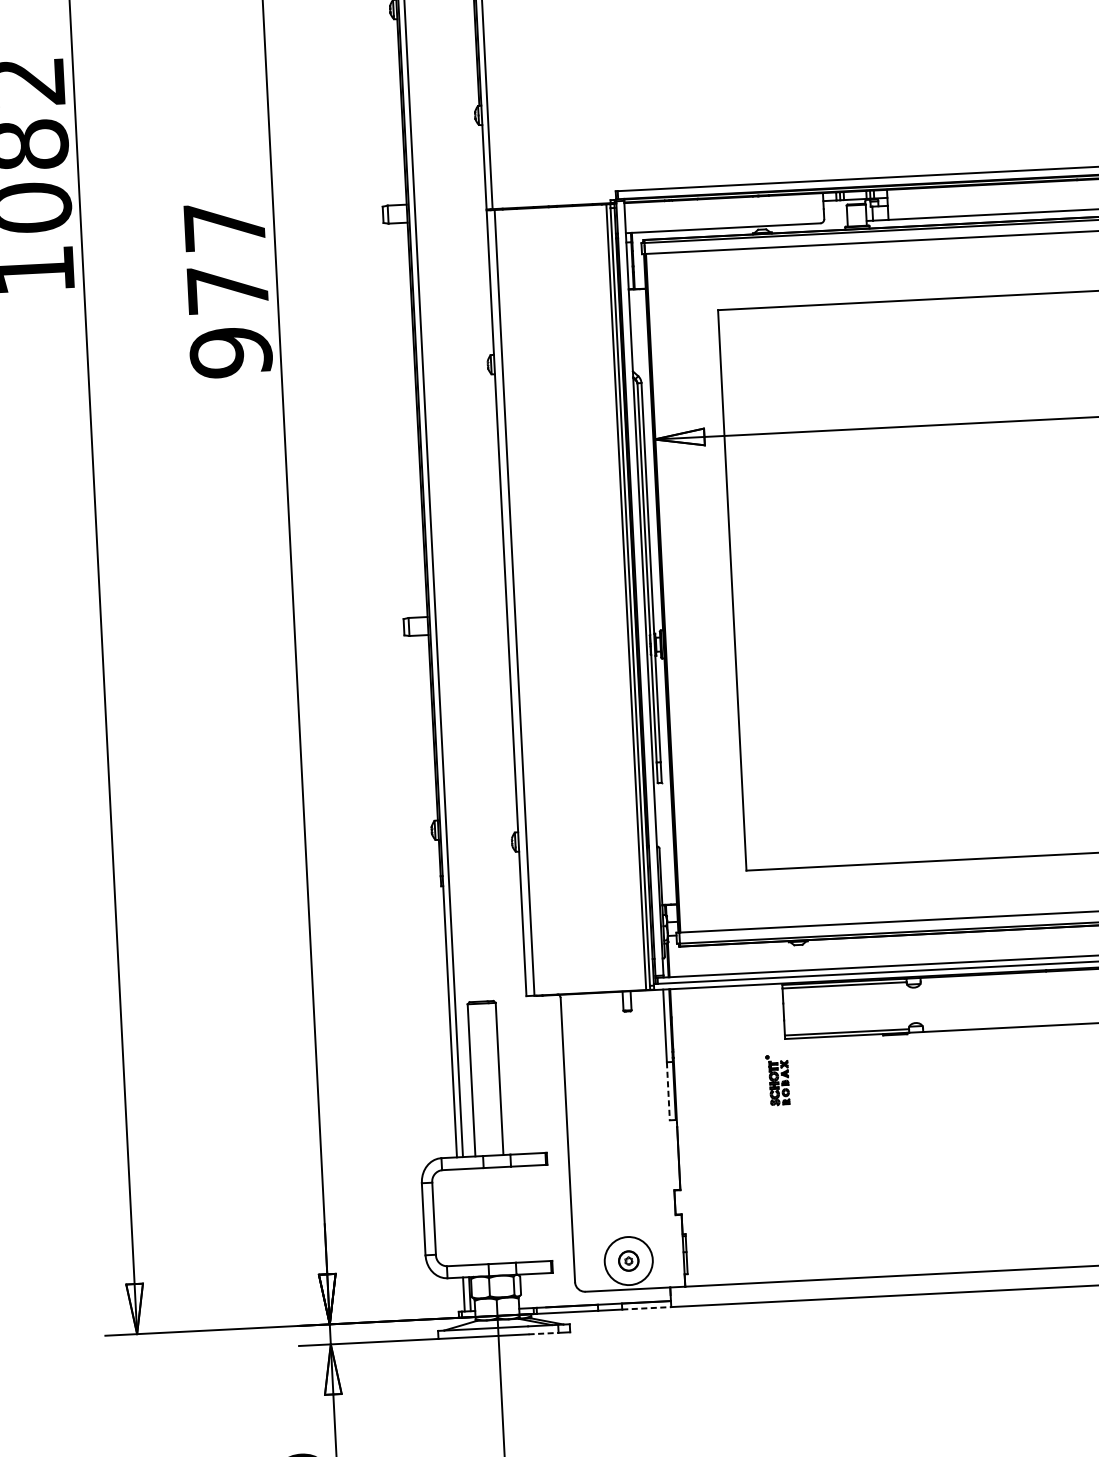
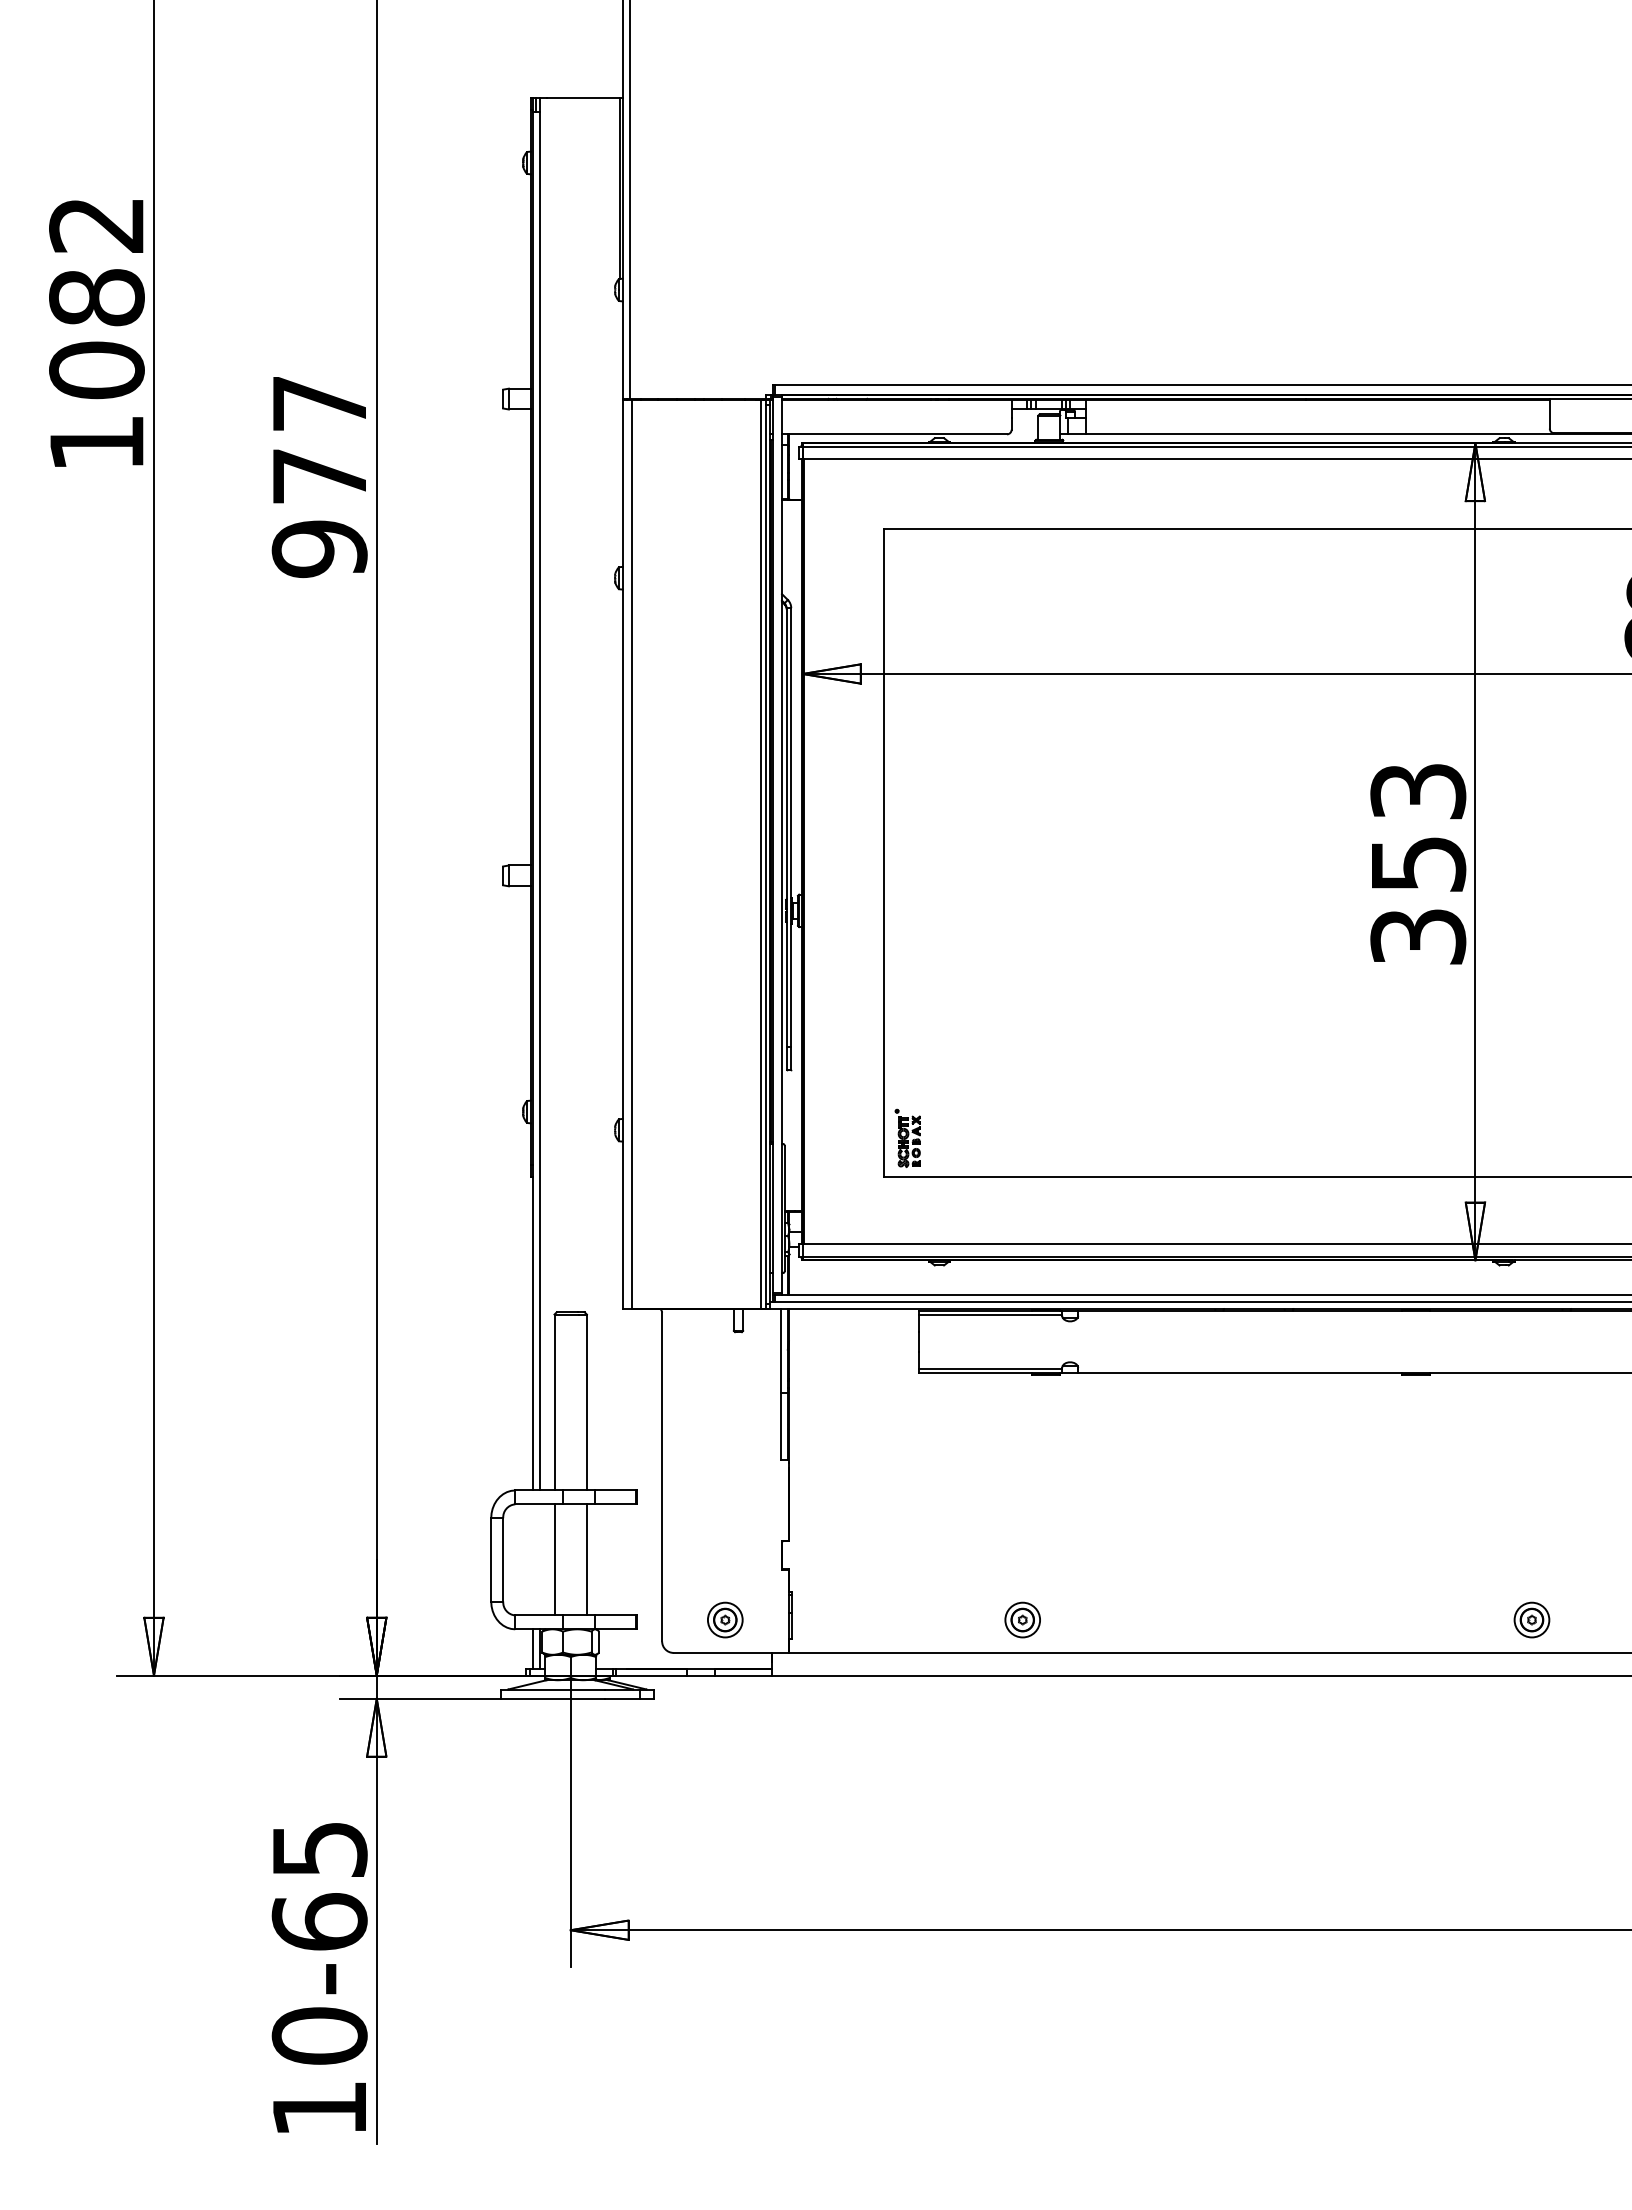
part: (777, 1079) -> (907, 1137), moved
line: (668, 1091) -> (780, 1426), dashed -> solid
line: (506, 1214) -> (586, 1559), added
line: (478, 1216) -> (554, 1559), added
part: (885, 1247) -> (1022, 1619), added
circle: (628, 1260) -> (724, 1619), size x0.62
line: (646, 1308) -> (743, 1675), dashed -> solid
line: (544, 1333) -> (623, 1698), dashed -> solid

